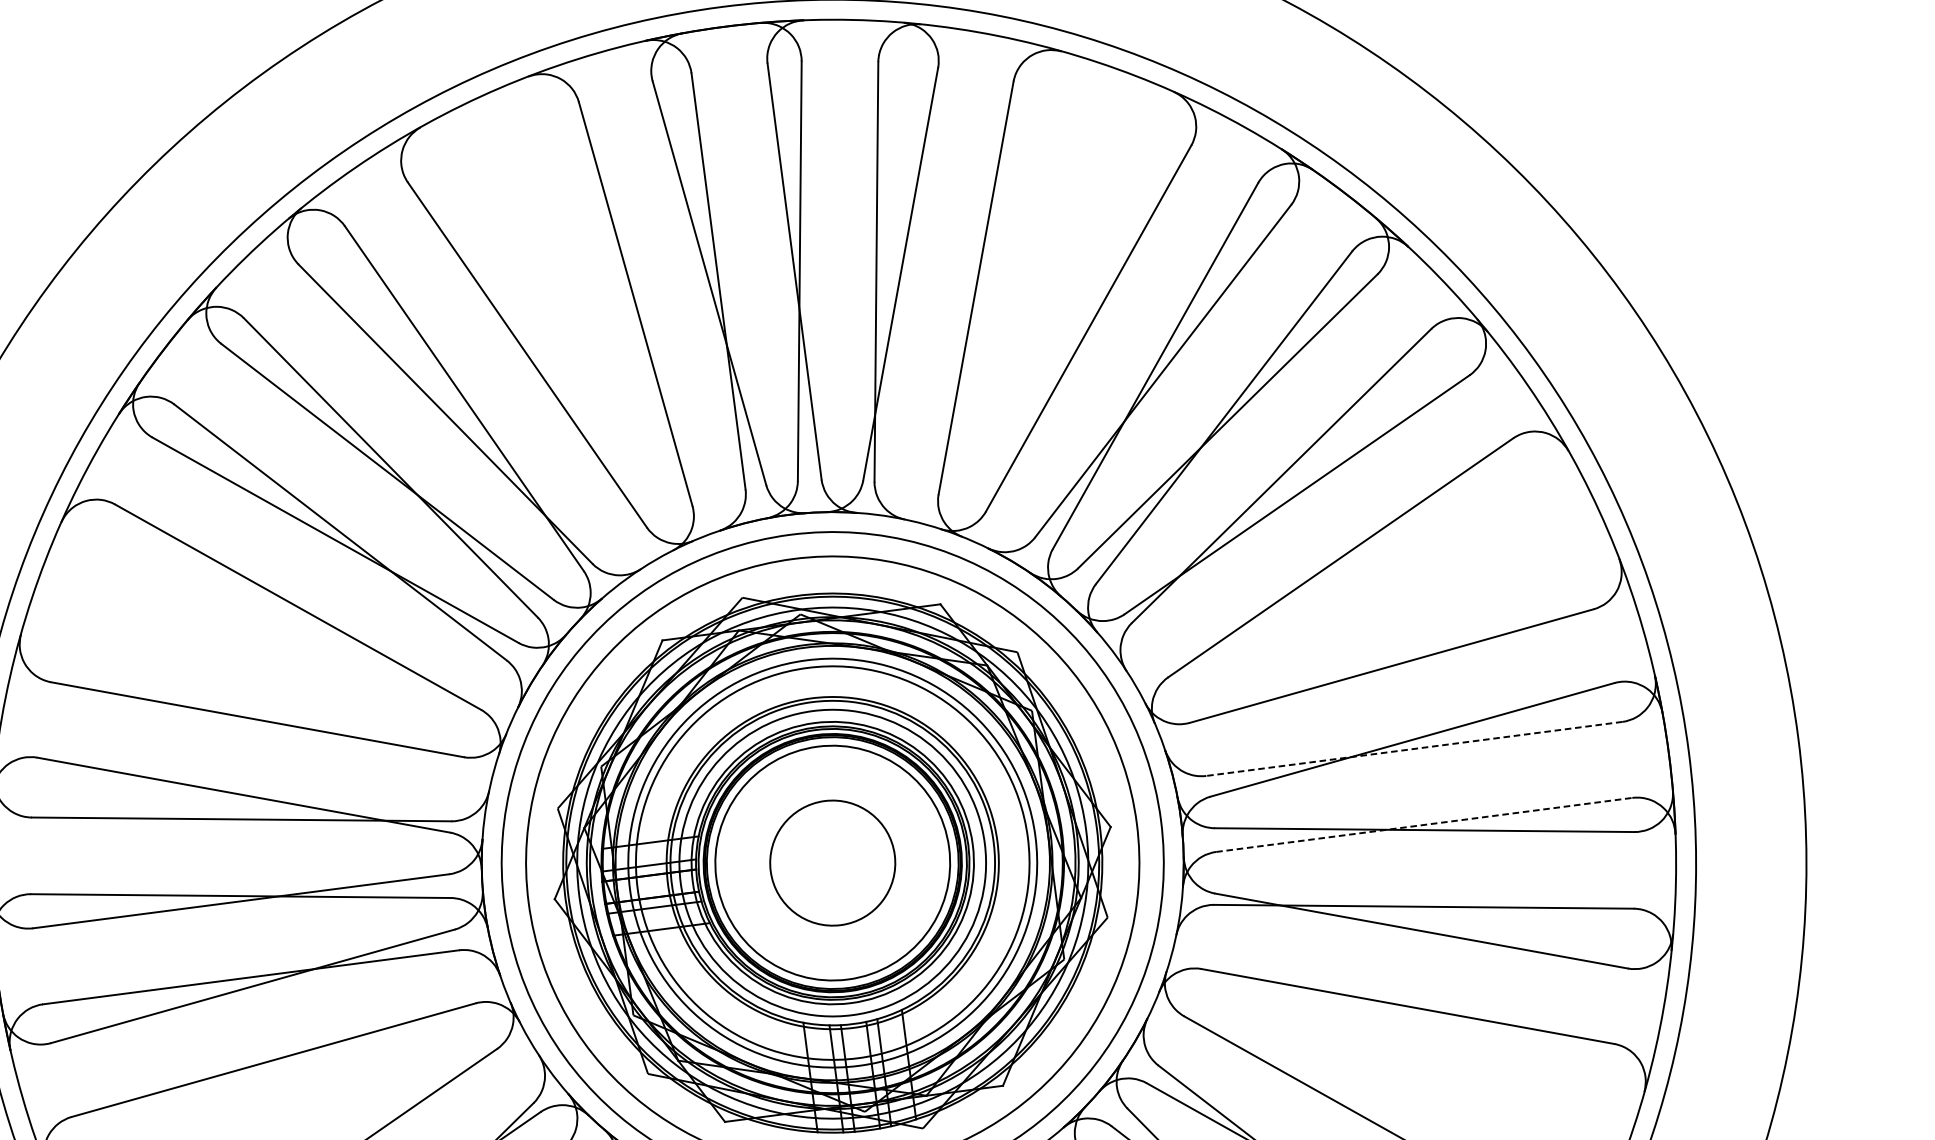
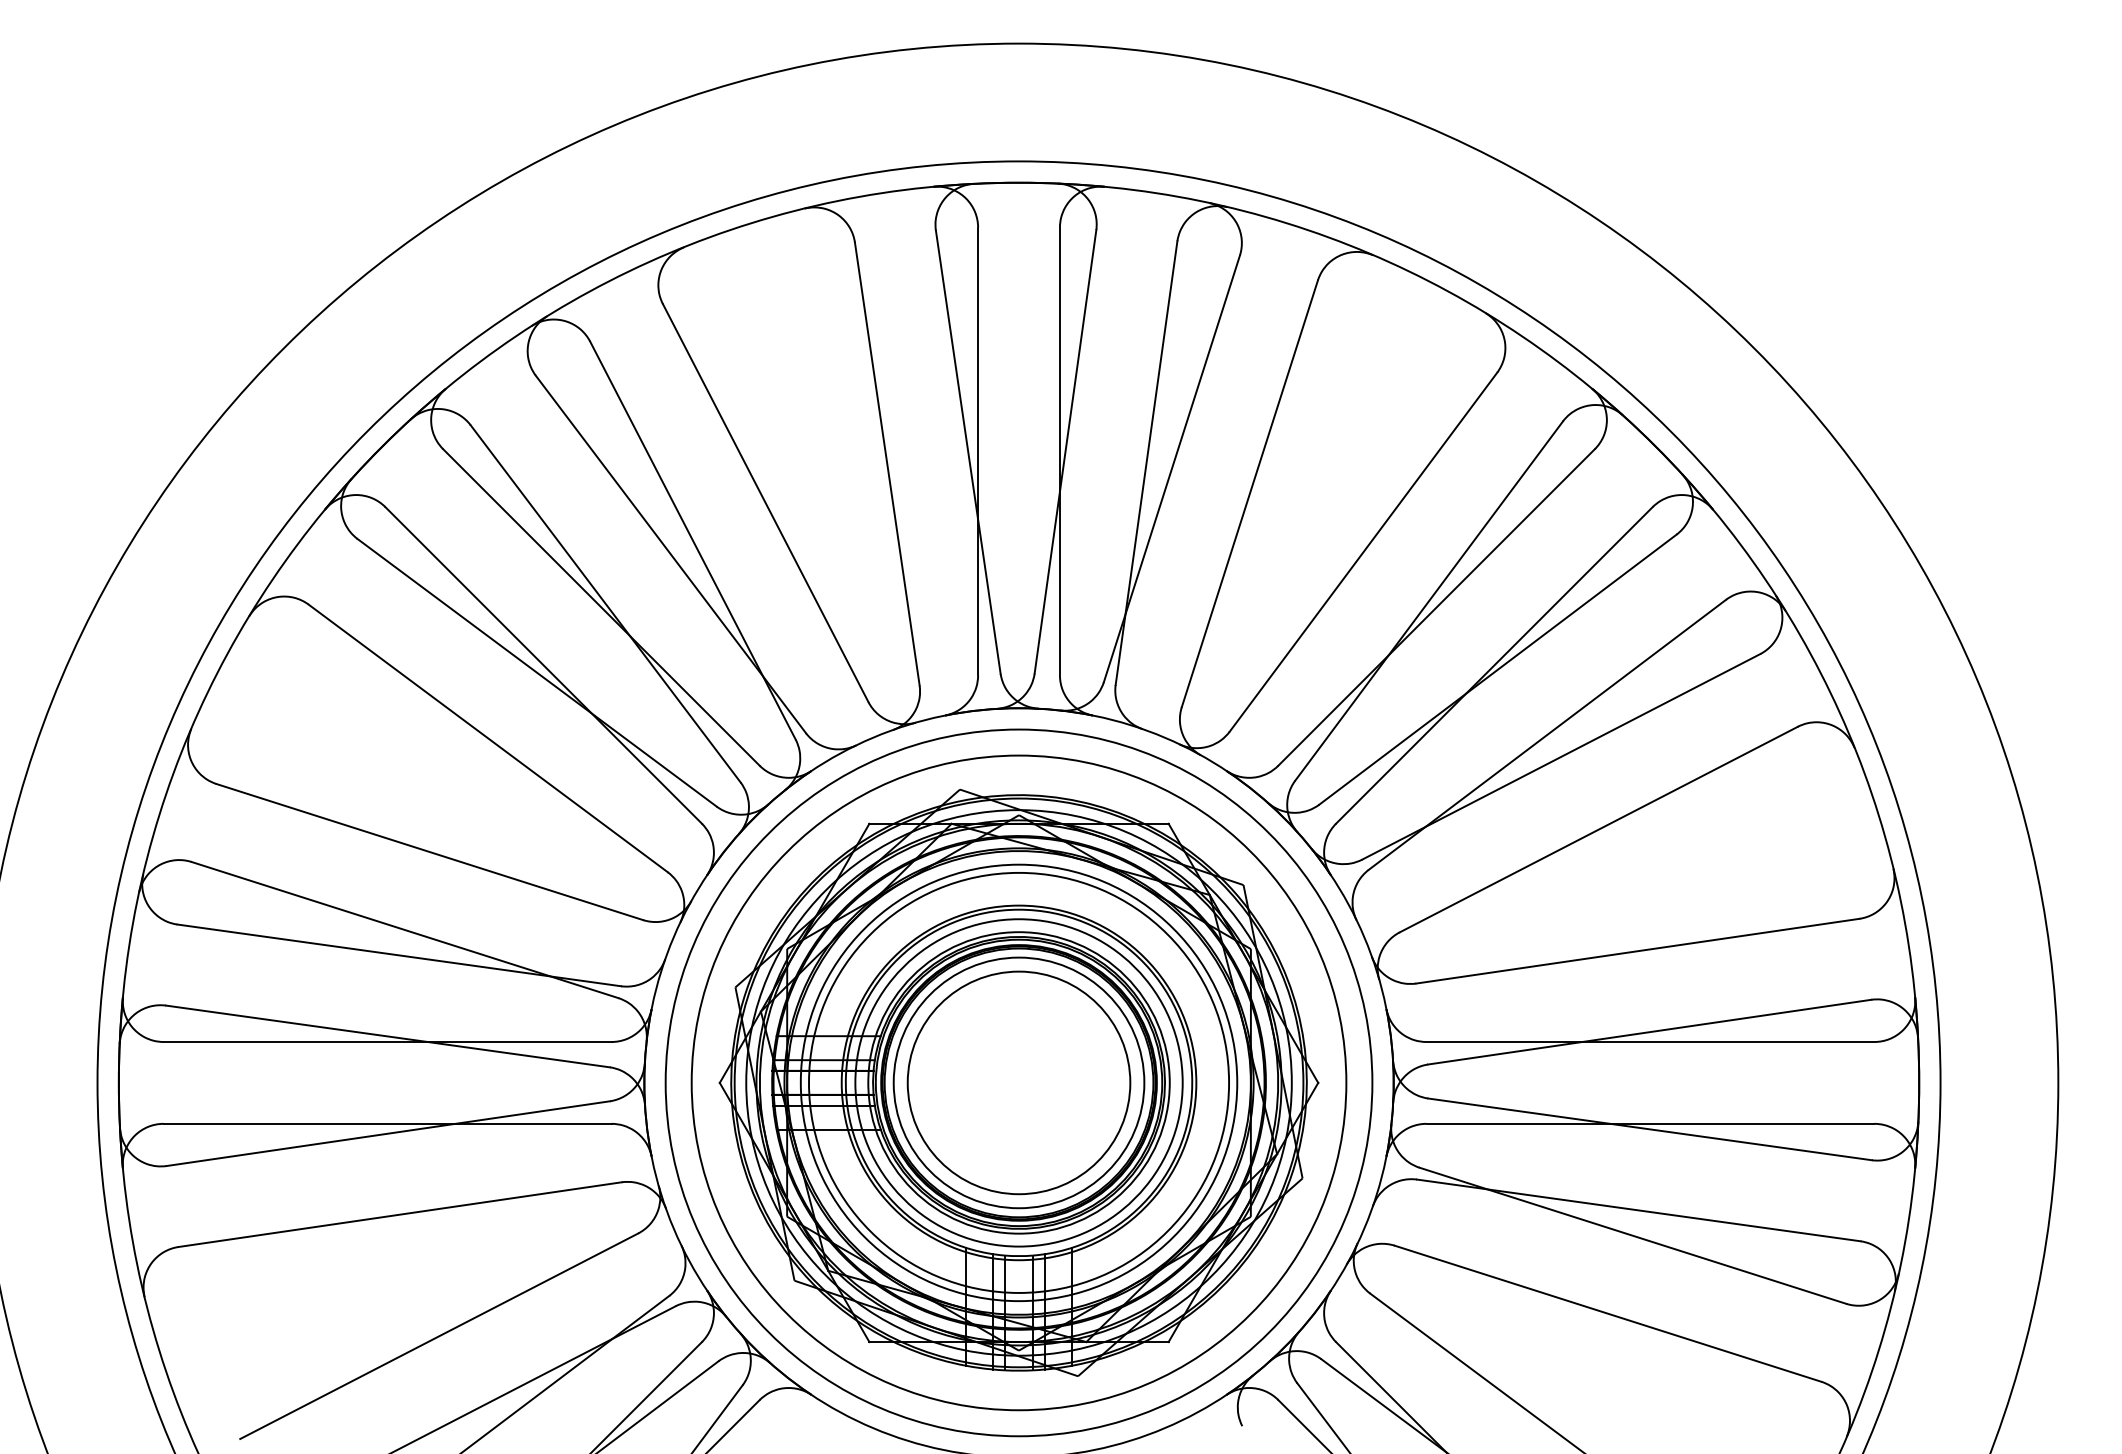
line: (1414, 749) -> (1650, 1042), dashed -> solid
line: (1424, 824) -> (1650, 1123), dashed -> solid
circle: (832, 862) -> (1018, 1082), size x1.67

